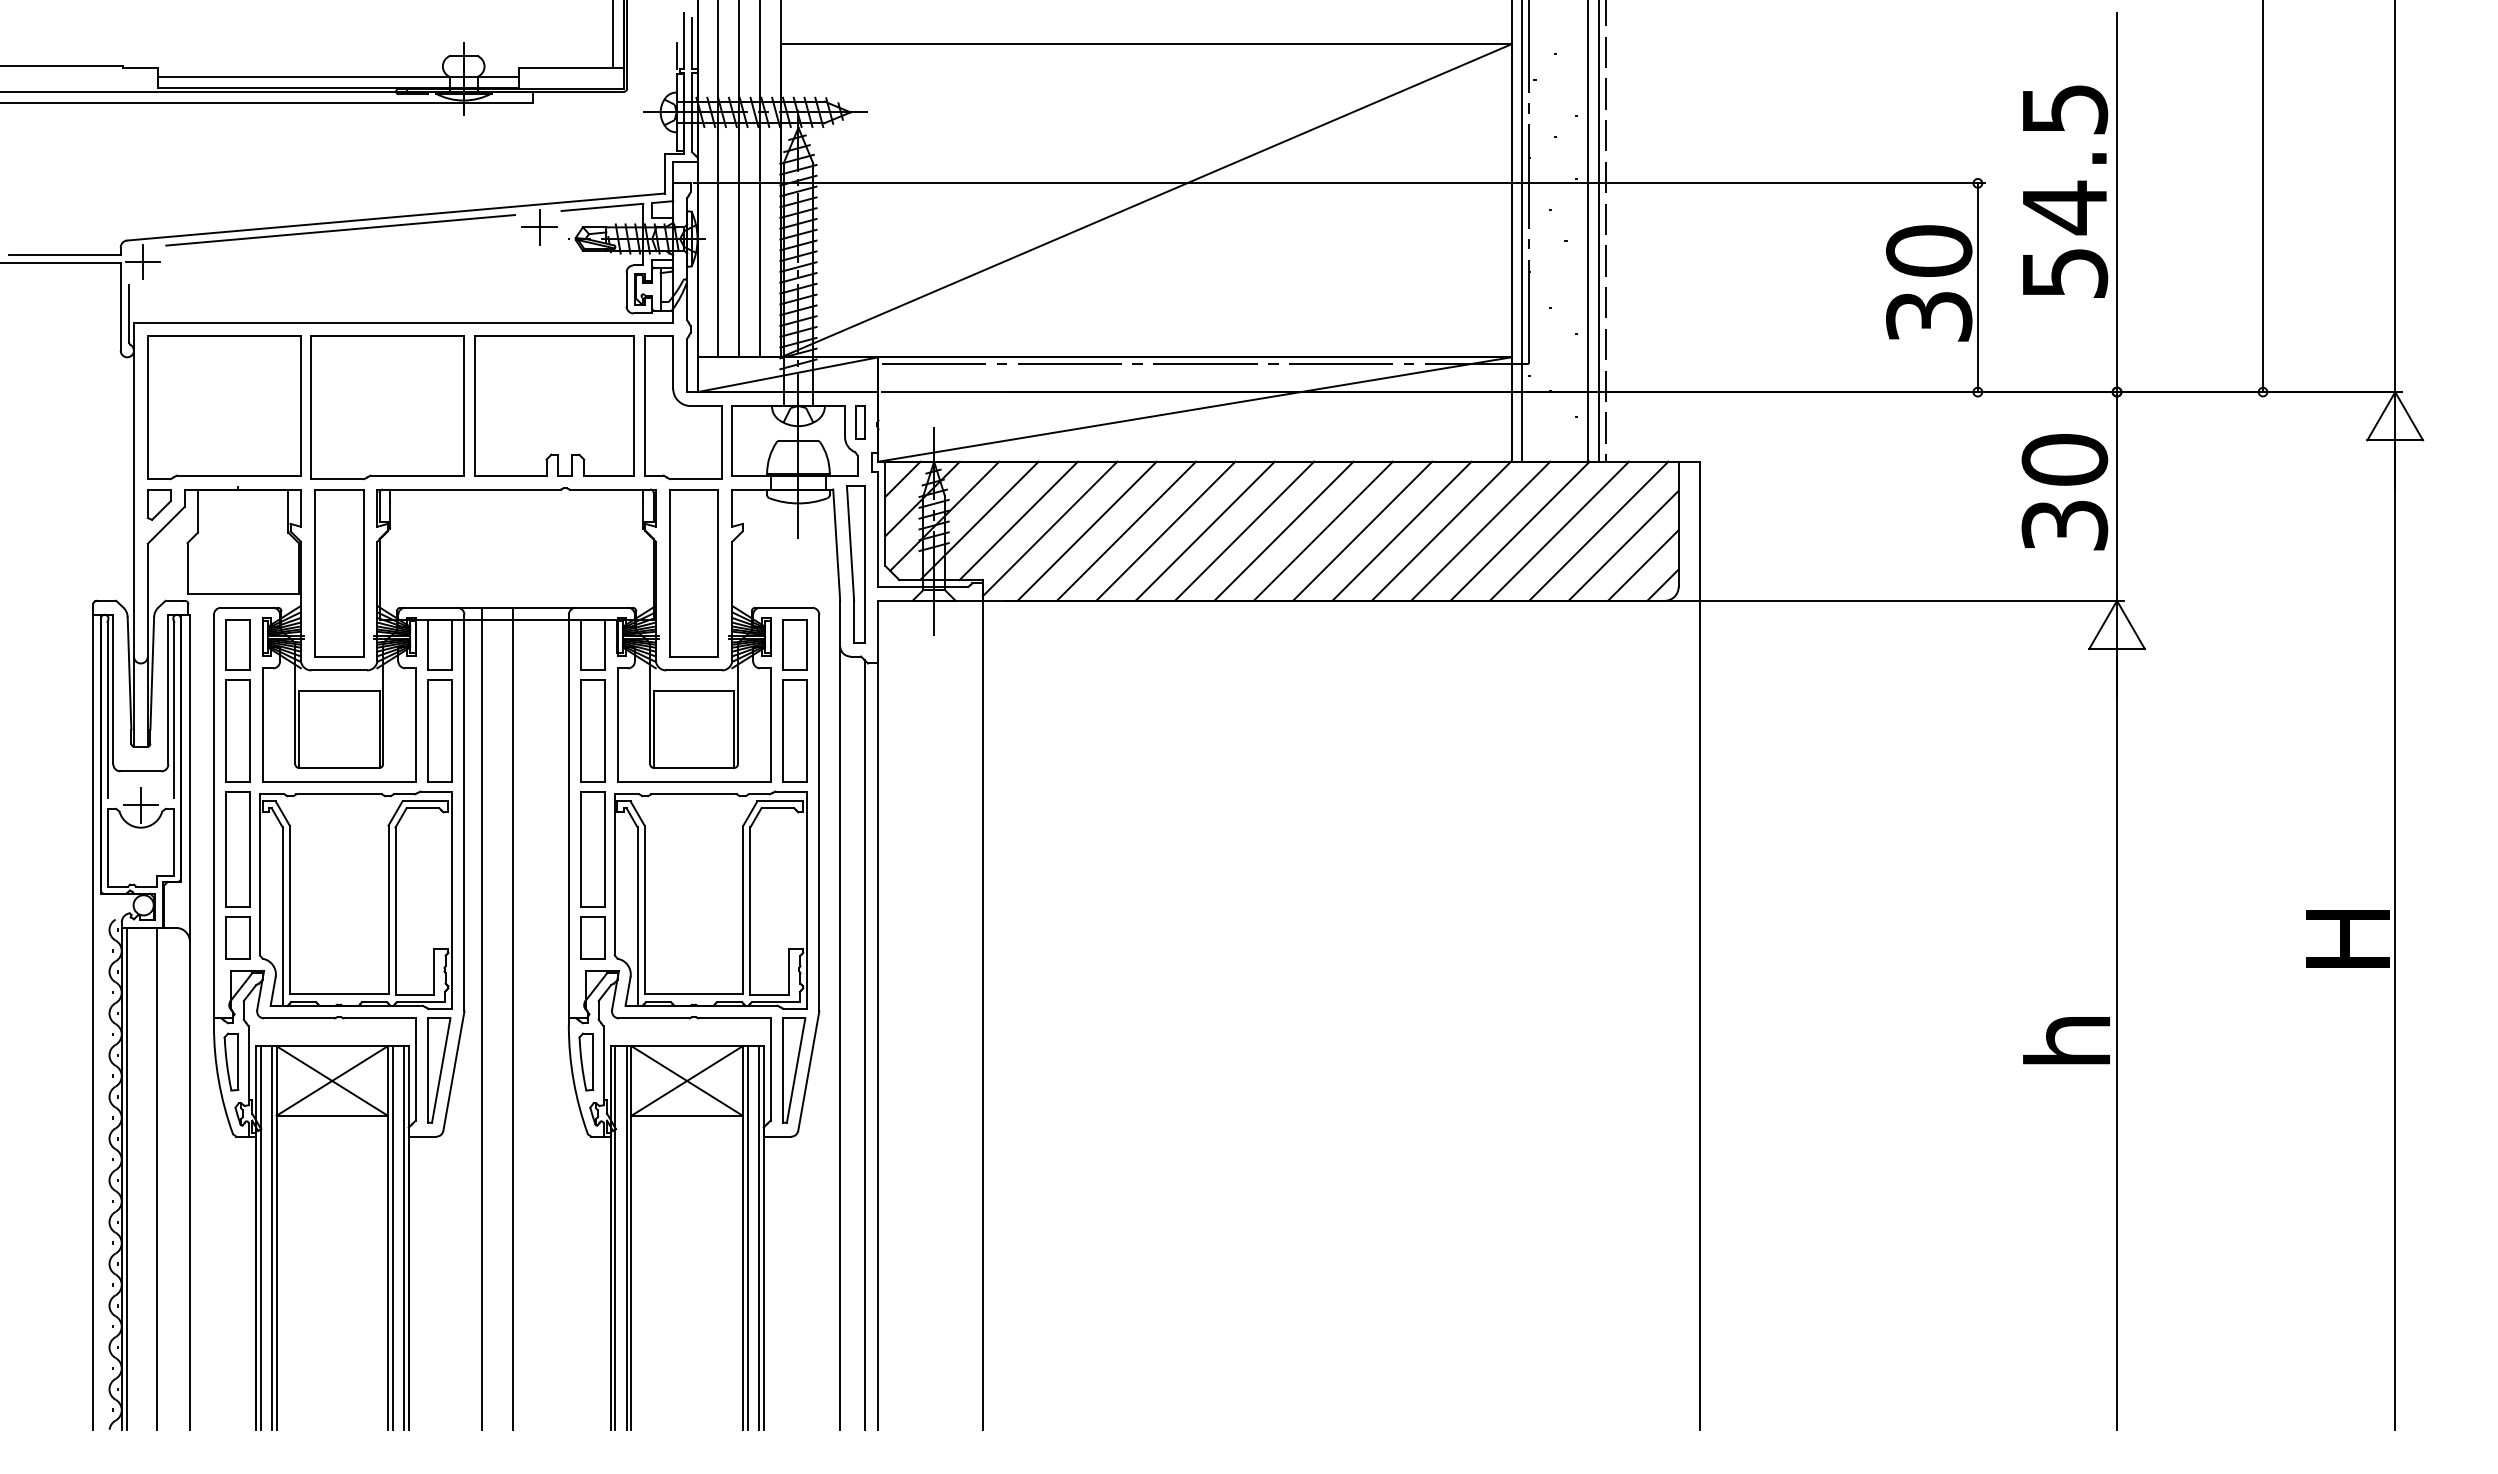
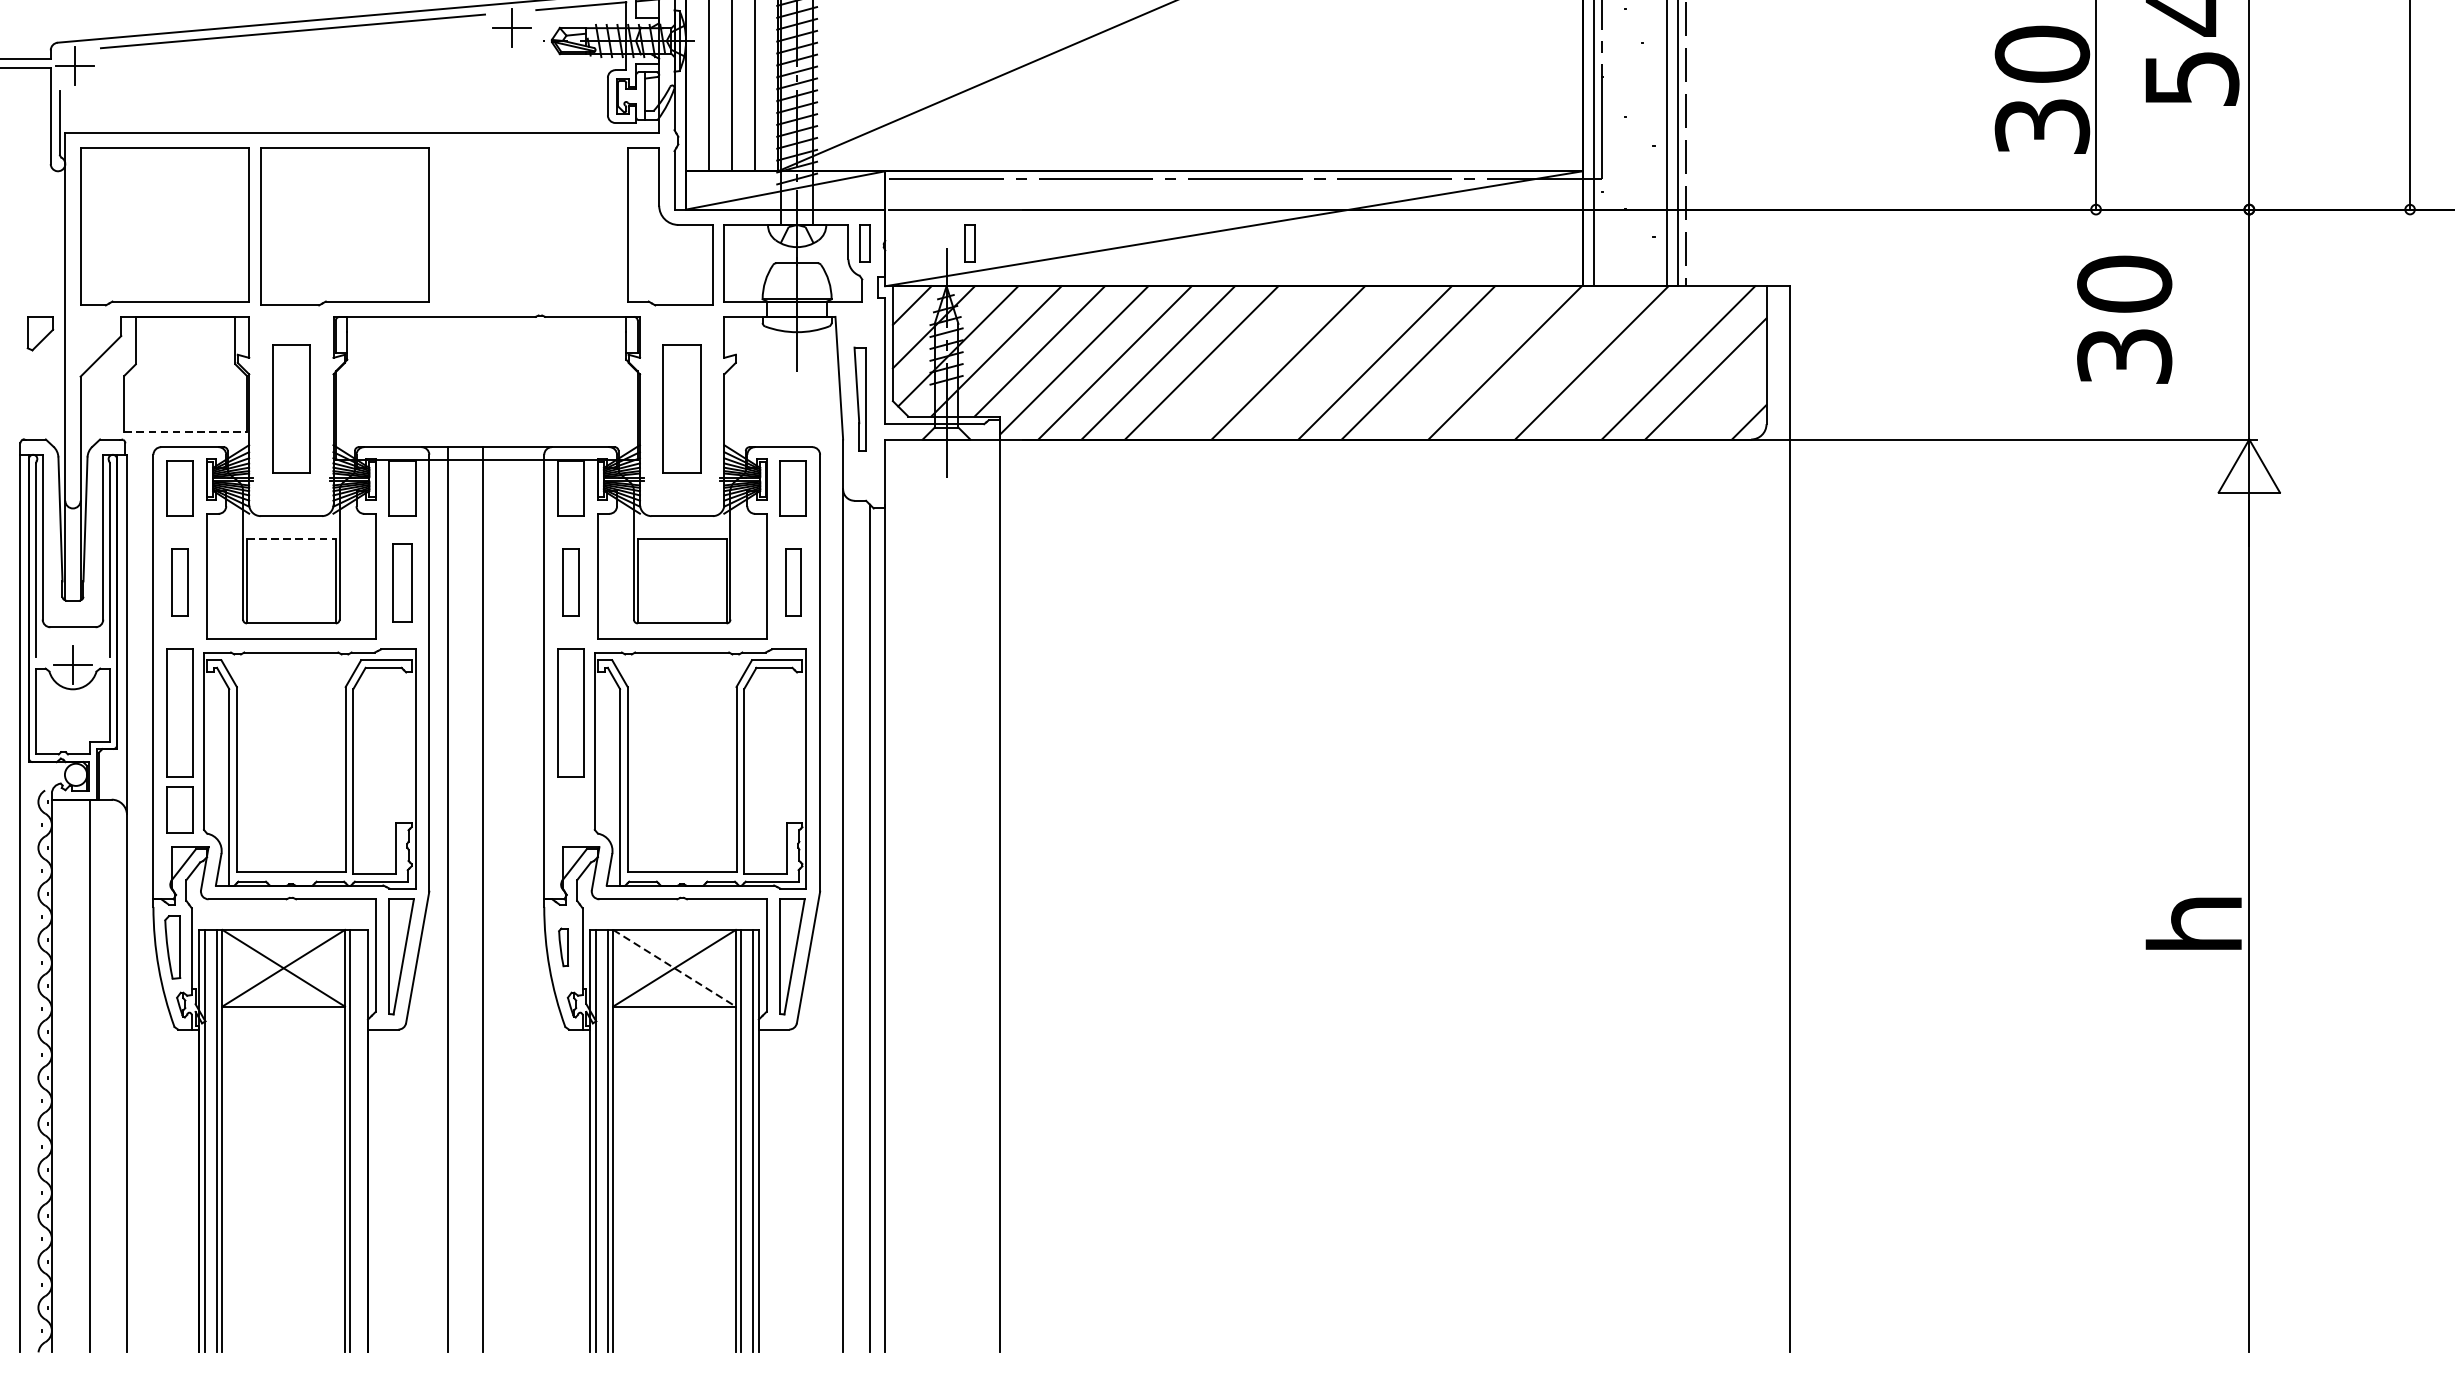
part: (554, 405) -> (528, 224), removed
part: (955, 422) -> (970, 243), added
text: (2064, 492) -> (2124, 320), moved
part: (158, 504) -> (39, 333), moved
line: (1204, 530) -> (1244, 362), removed
line: (1283, 530) -> (1331, 362), removed
line: (1401, 530) -> (1461, 362), removed
line: (1480, 530) -> (1548, 362), removed
line: (1559, 530) -> (1635, 362), removed
part: (855, 564) -> (859, 399), size x0.6
line: (1642, 565) -> (1726, 400), removed
part: (339, 573) -> (291, 409), size x0.7
part: (693, 573) -> (681, 409), size x0.7
line: (243, 593) -> (185, 431), solid -> dashed
line: (339, 691) -> (291, 539), solid -> dashed
part: (237, 730) -> (179, 582), size x0.6
part: (439, 730) -> (401, 582), size x0.7
part: (592, 730) -> (570, 582), size x0.6
part: (794, 730) -> (792, 582), size x0.6
part: (592, 937) -> (570, 810), removed
part: (586, 1061) -> (563, 946), size x0.6
line: (687, 1080) -> (674, 967), solid -> dashed
line: (127, 1178) -> (58, 1075), removed
line: (403, 1237) -> (362, 1140), removed

